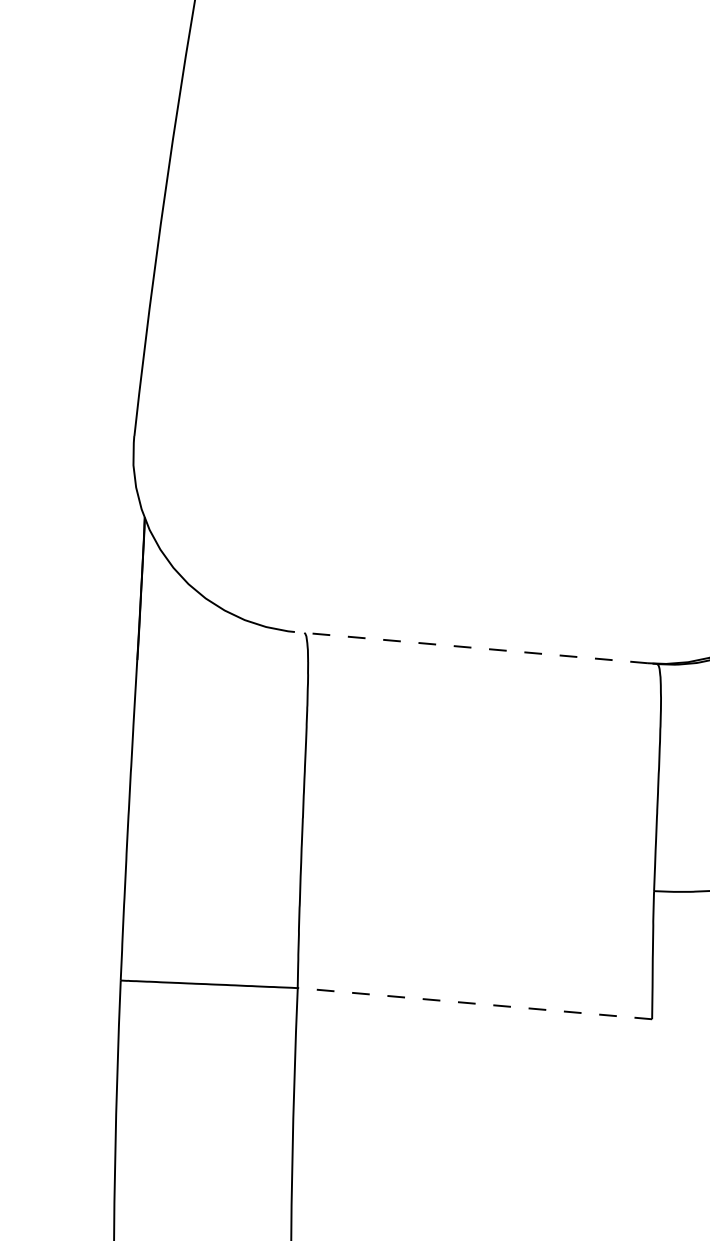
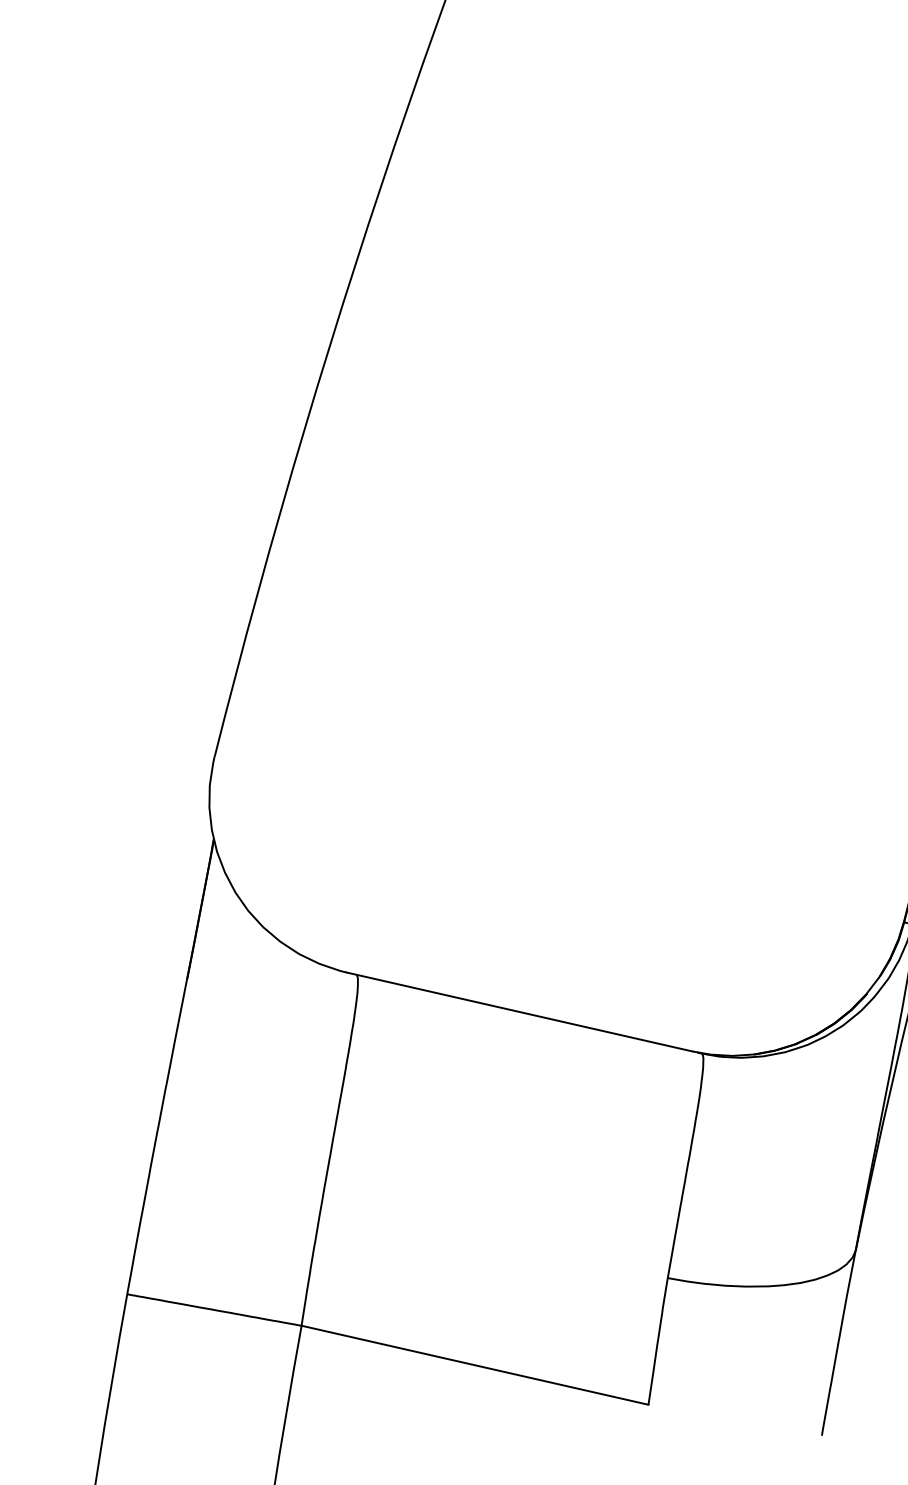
line: (470, 647) -> (519, 1011), dashed -> solid
line: (475, 1003) -> (475, 1365), dashed -> solid

